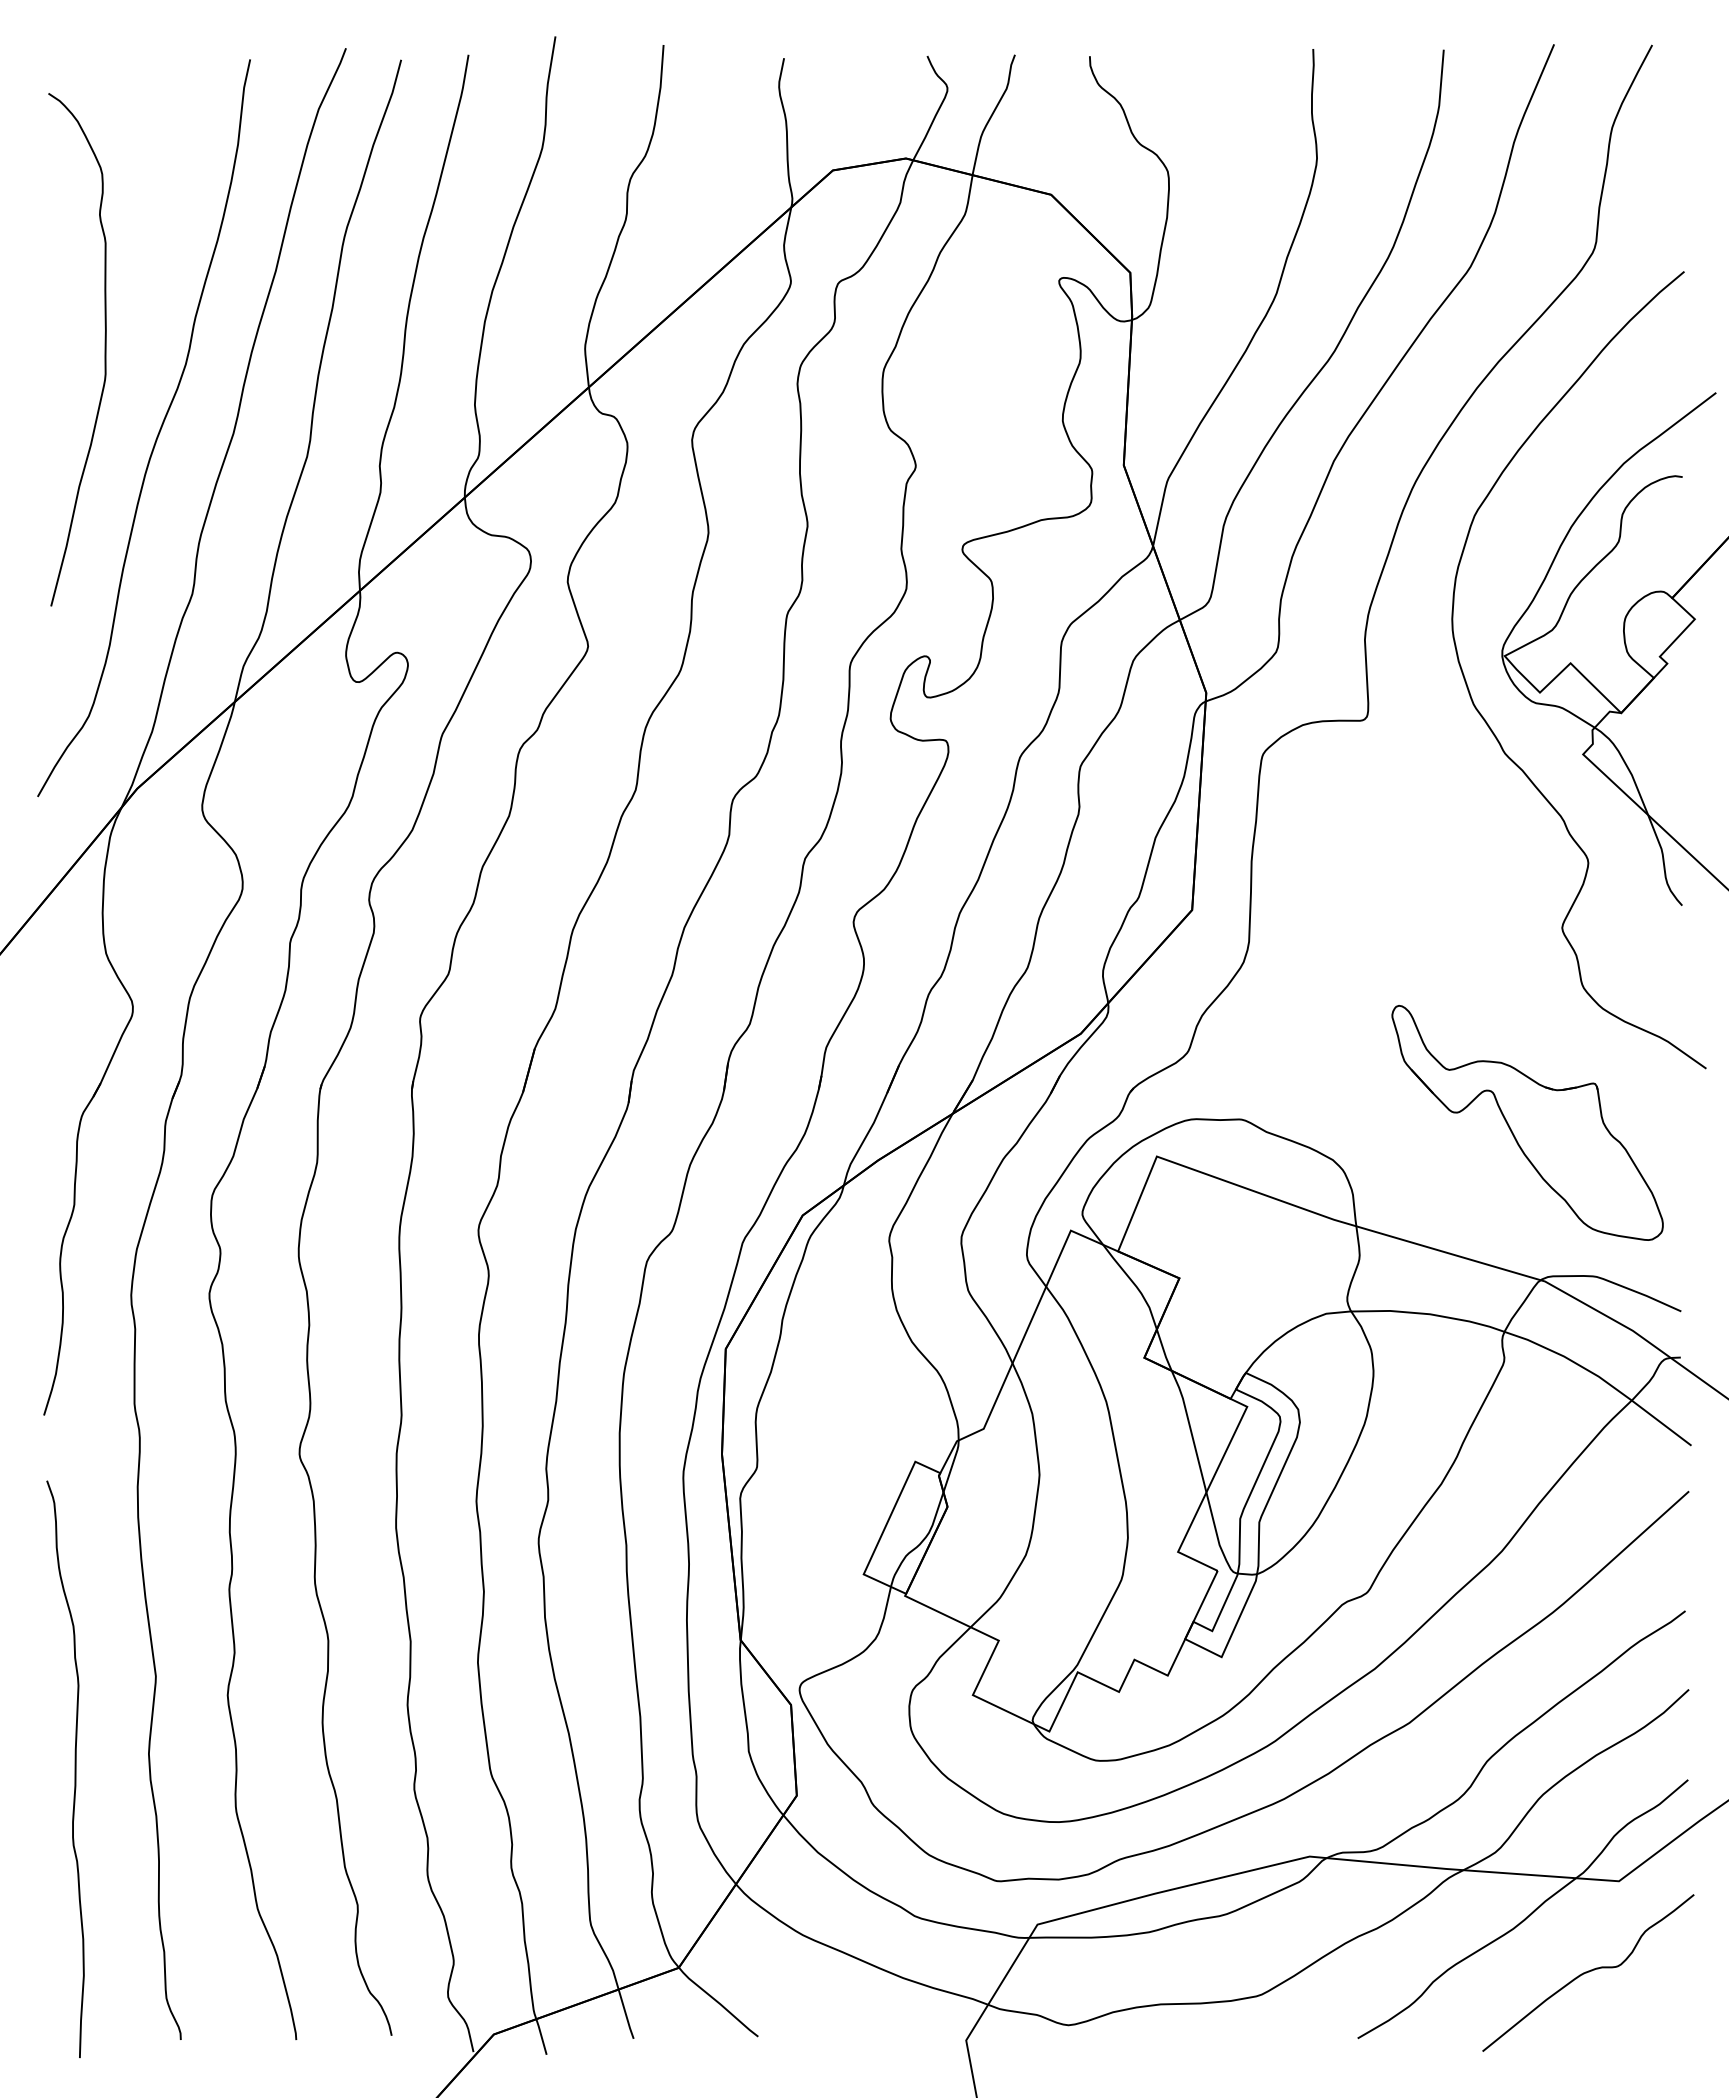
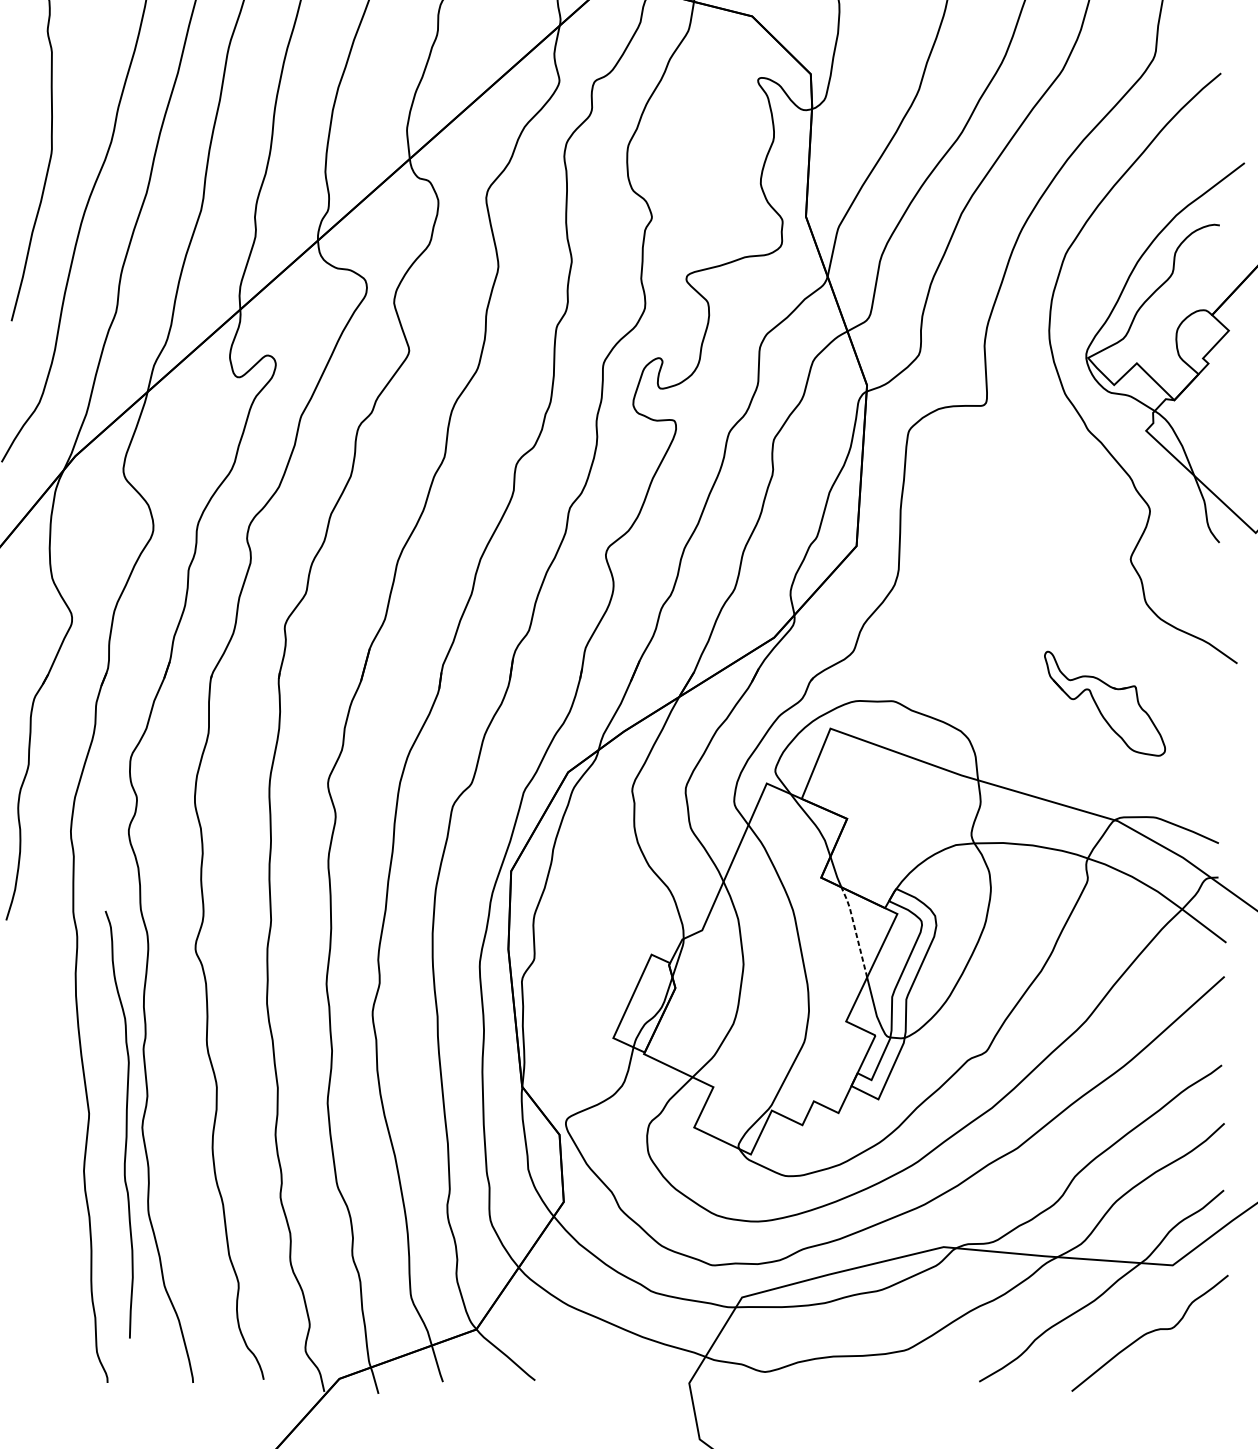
part: (1527, 1122) -> (1104, 703), size x0.6
line: (1190, 1429) -> (855, 930), solid -> dashed
curve: (74, 1768) -> (125, 1124), moved

